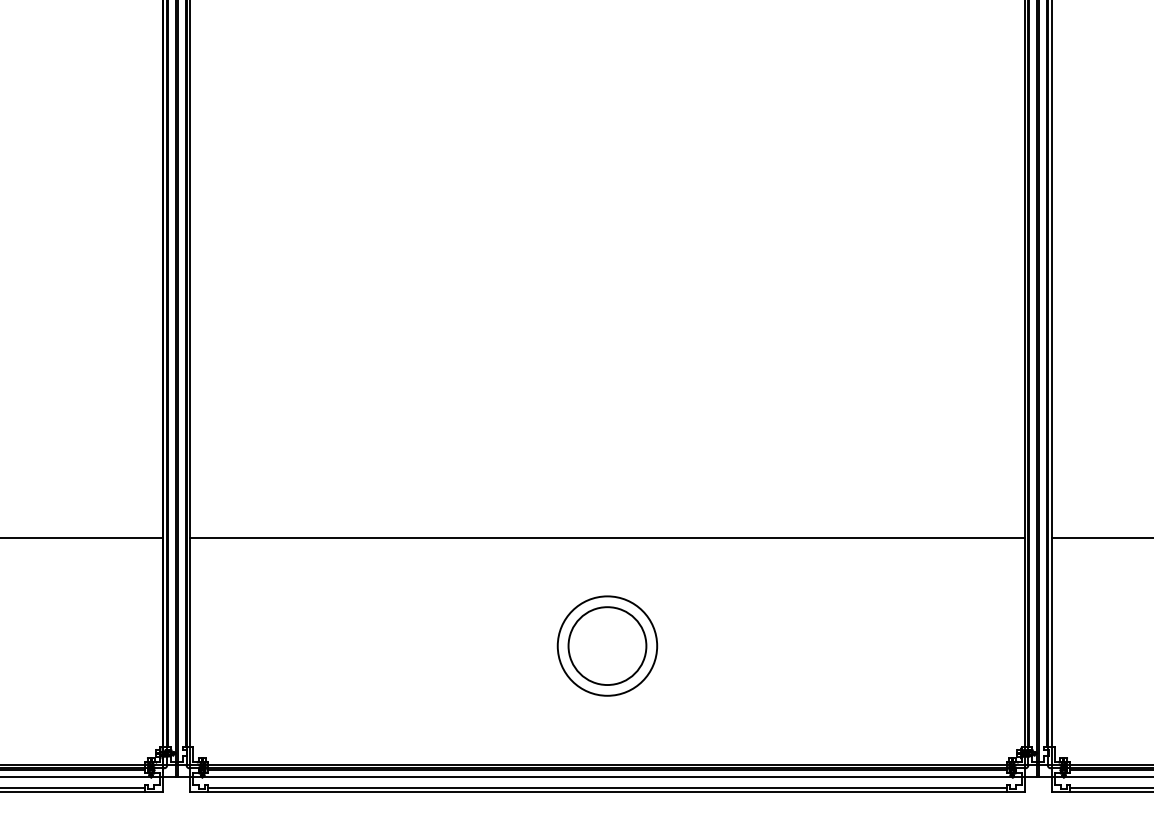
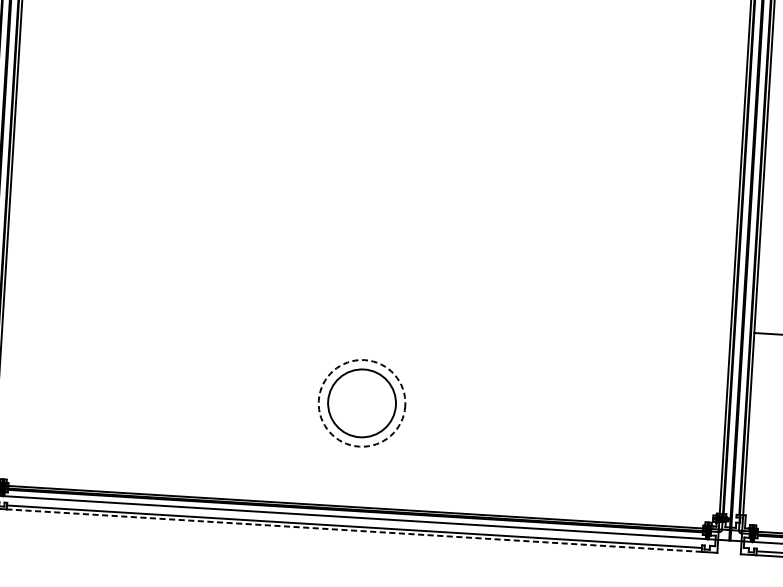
line: (607, 538) -> (367, 309), removed
circle: (607, 645) -> (362, 402), solid -> dashed
line: (606, 792) -> (353, 530), solid -> dashed

